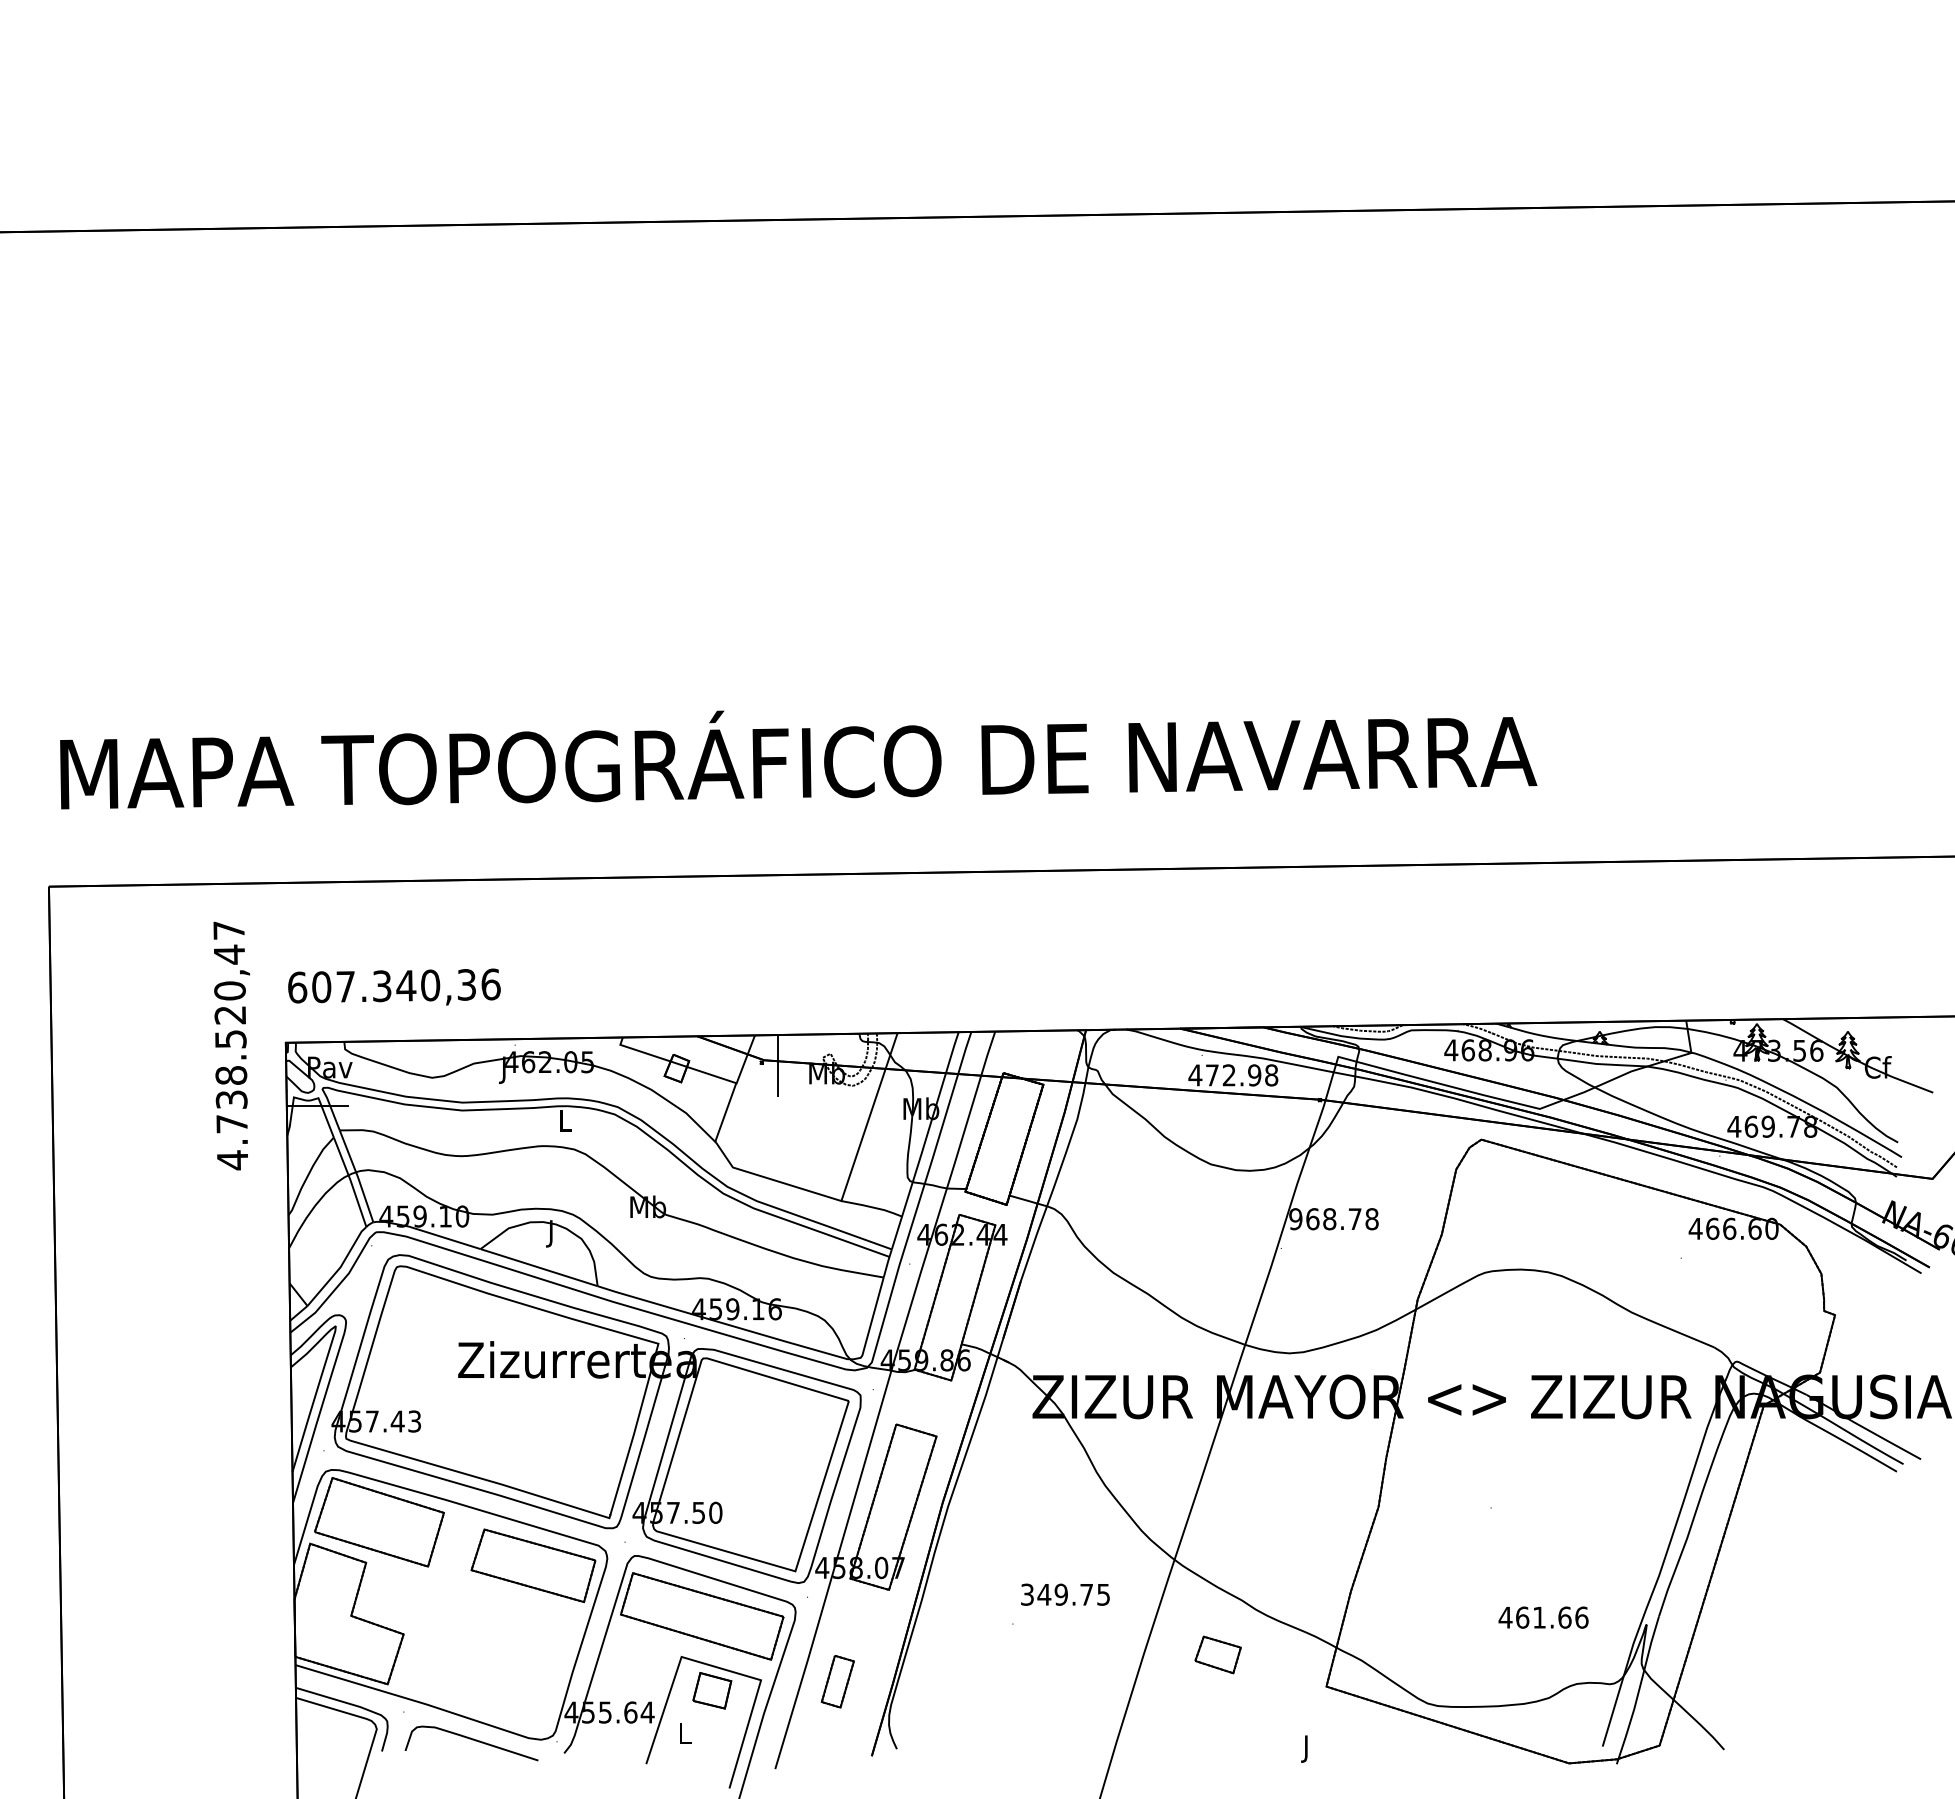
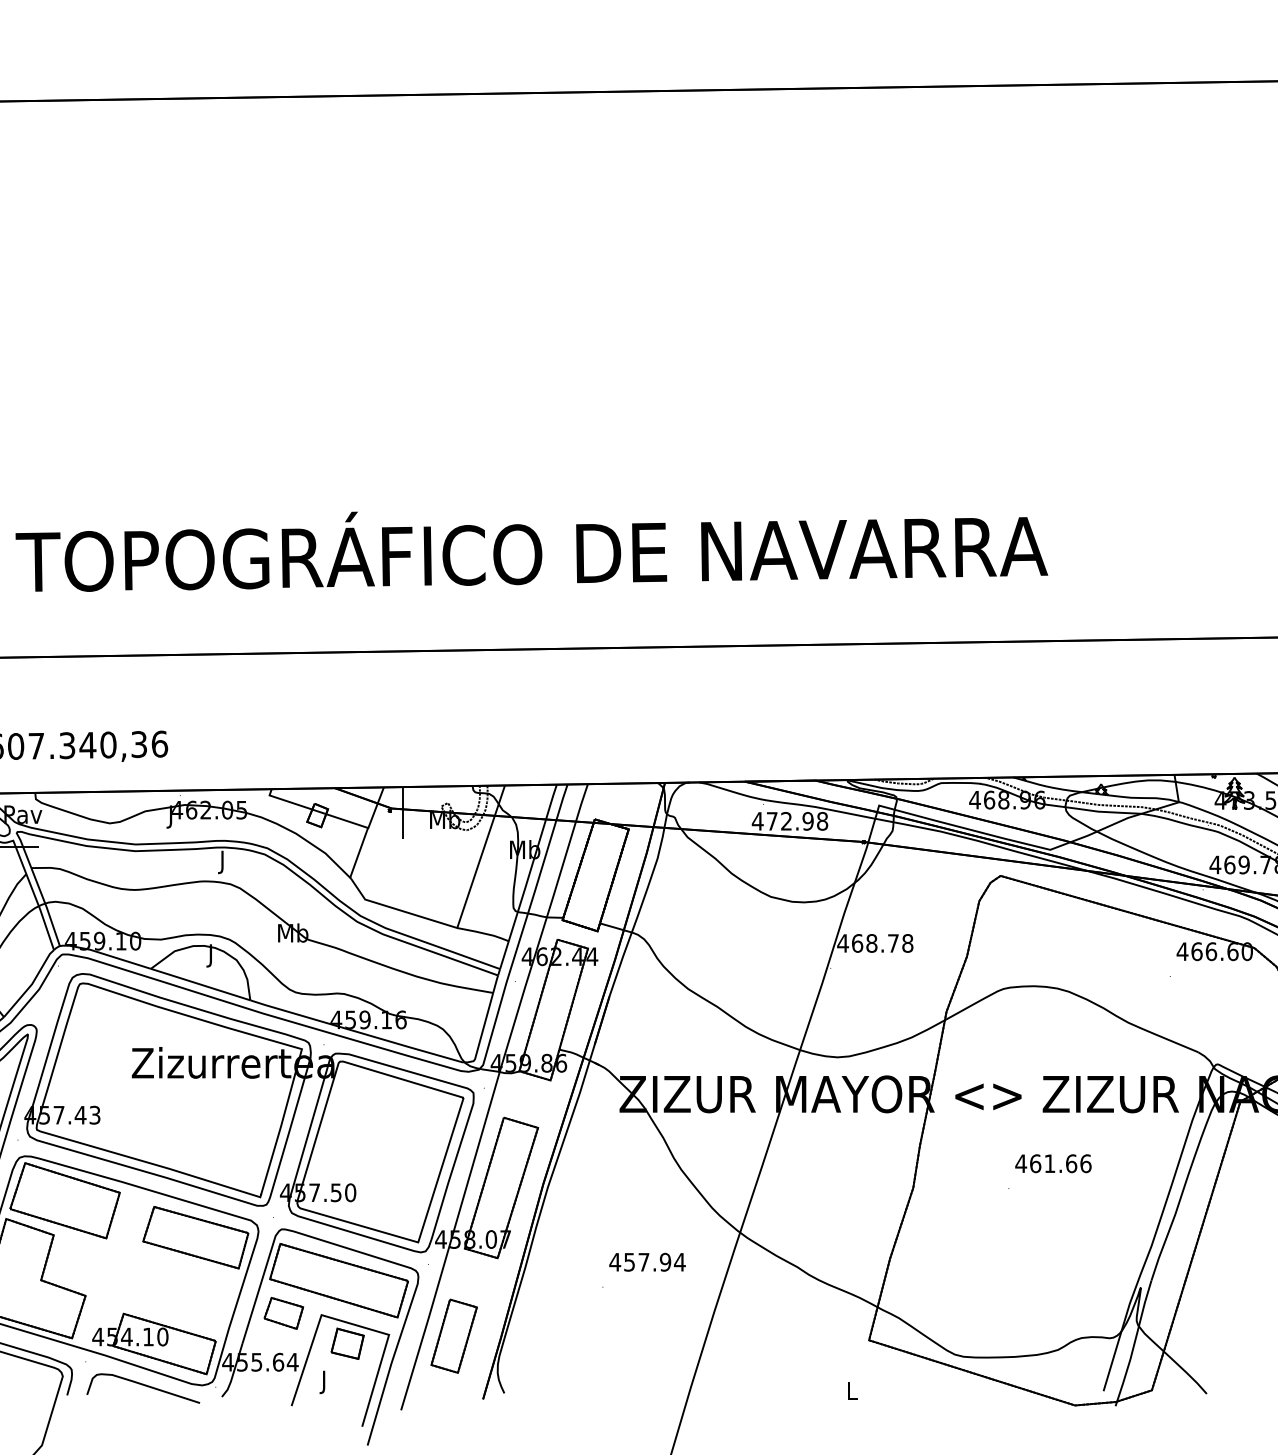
text: (565, 1123) -> (223, 862), L -> J
text: (1295, 1219) -> (842, 943), 968.78 -> 468.78
text: (1065, 1594) -> (647, 1262), 349.75 -> 457.94
text: (1543, 1617) -> (1053, 1163), moved
part: (1217, 1654) -> (283, 1313), moved
part: (837, 1681) -> (453, 1335), size x1.67
part: (484, 1690) -> (154, 1343), added
text: (685, 1735) -> (324, 1381), L -> J
text: (1307, 1748) -> (852, 1392), J -> L

